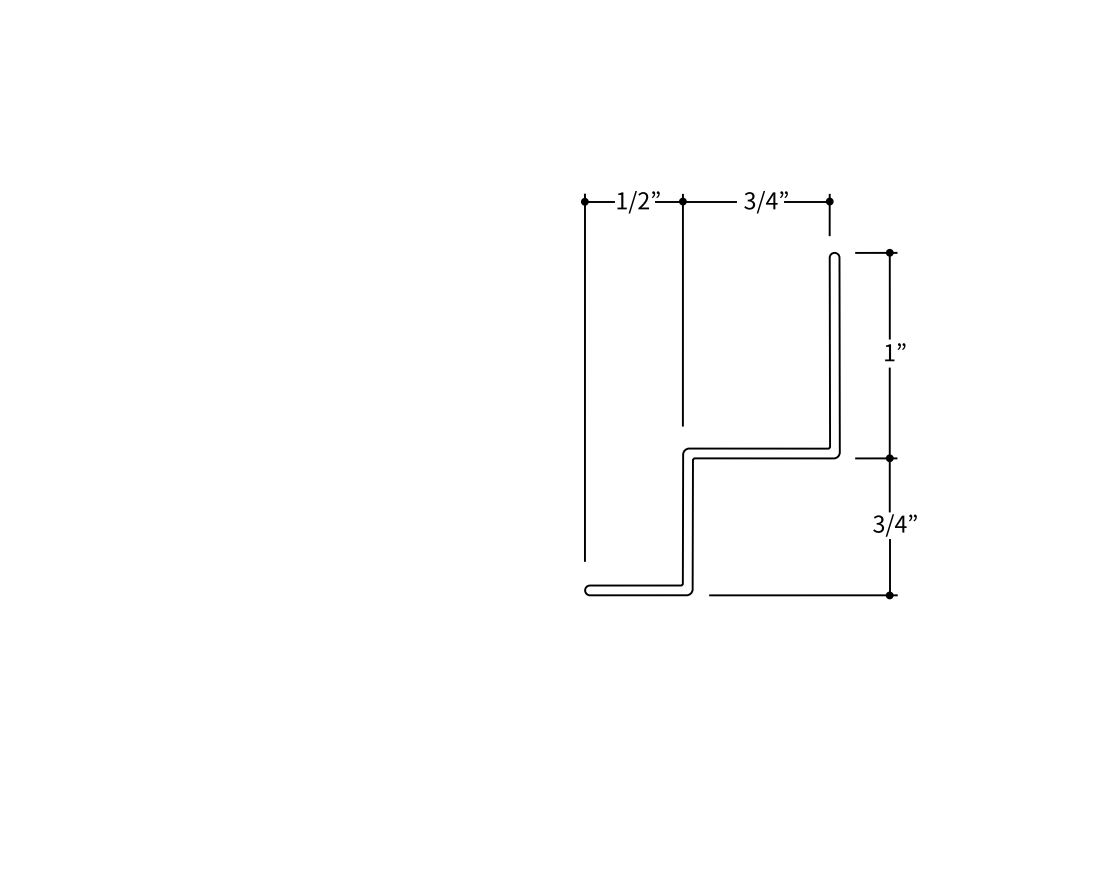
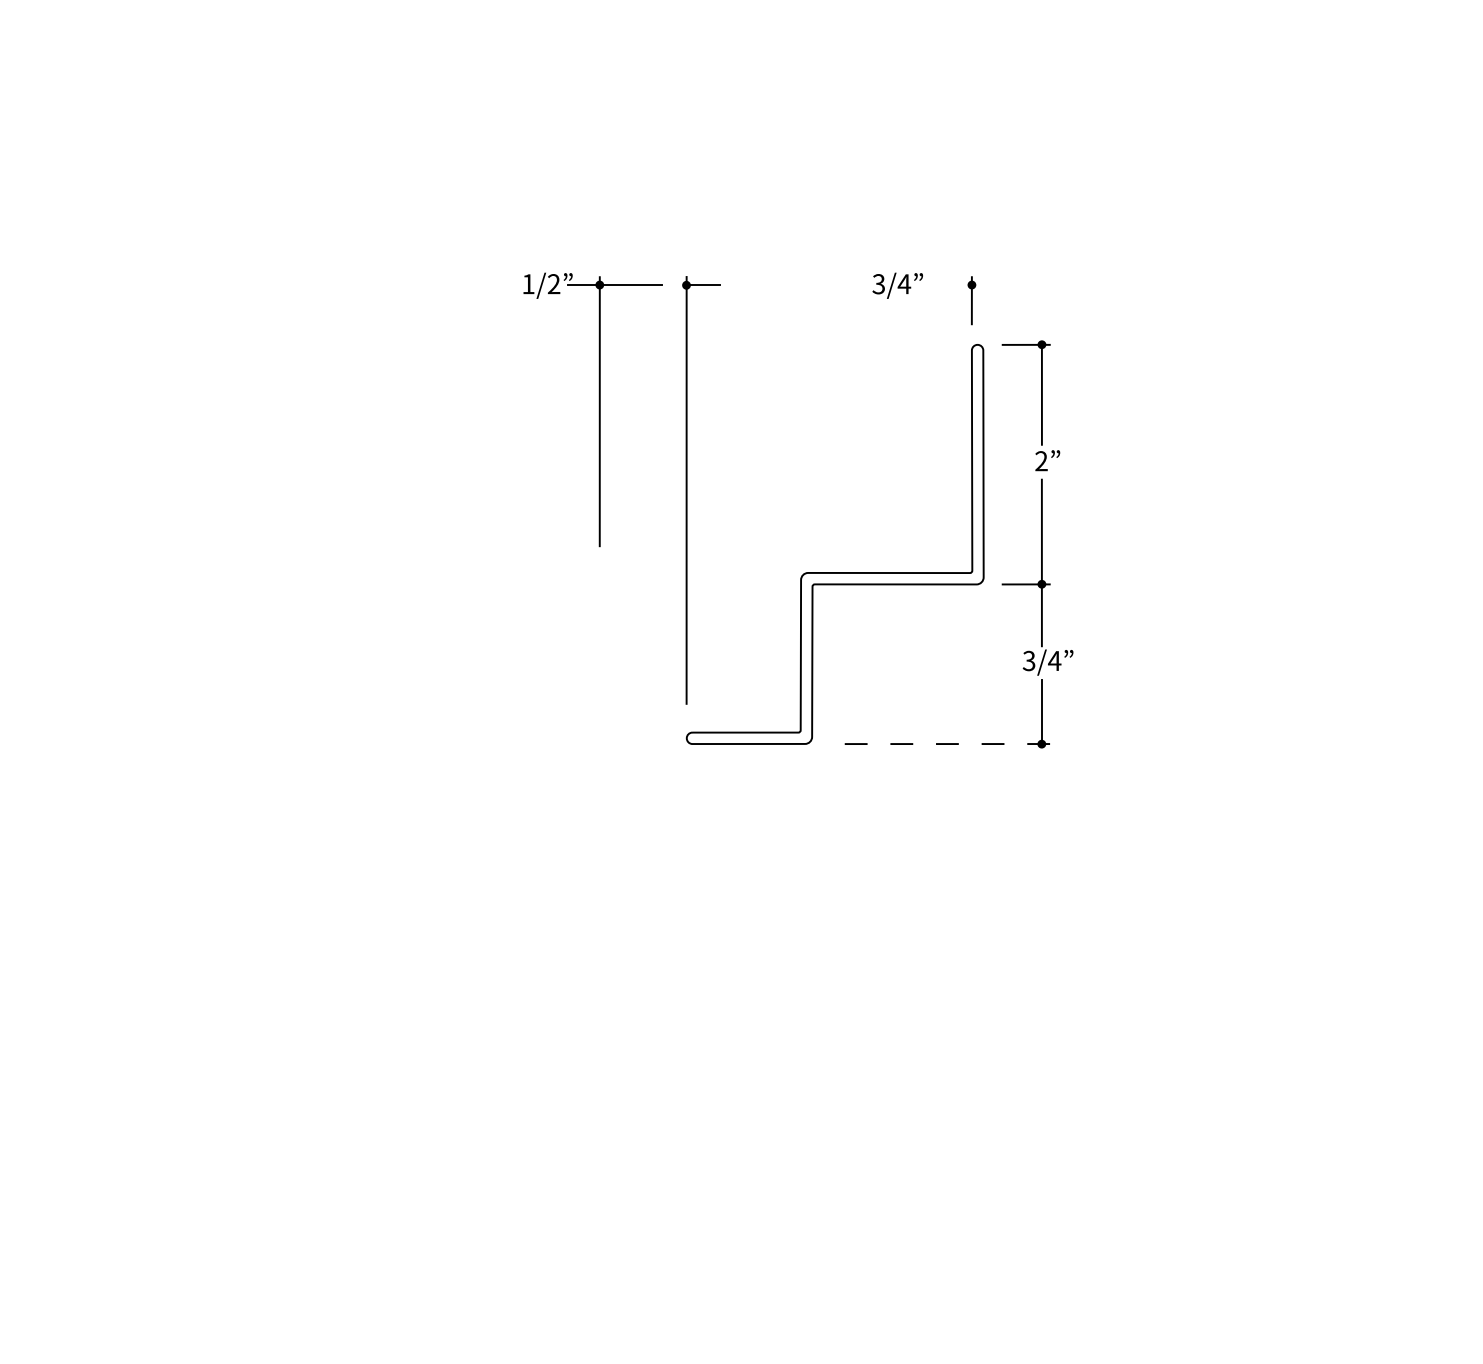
line: (807, 201) -> (946, 285), removed
part: (676, 308) -> (592, 409), moved
text: (889, 352) -> (1041, 461), 1 -> 2
line: (803, 595) -> (941, 744), solid -> dashed

